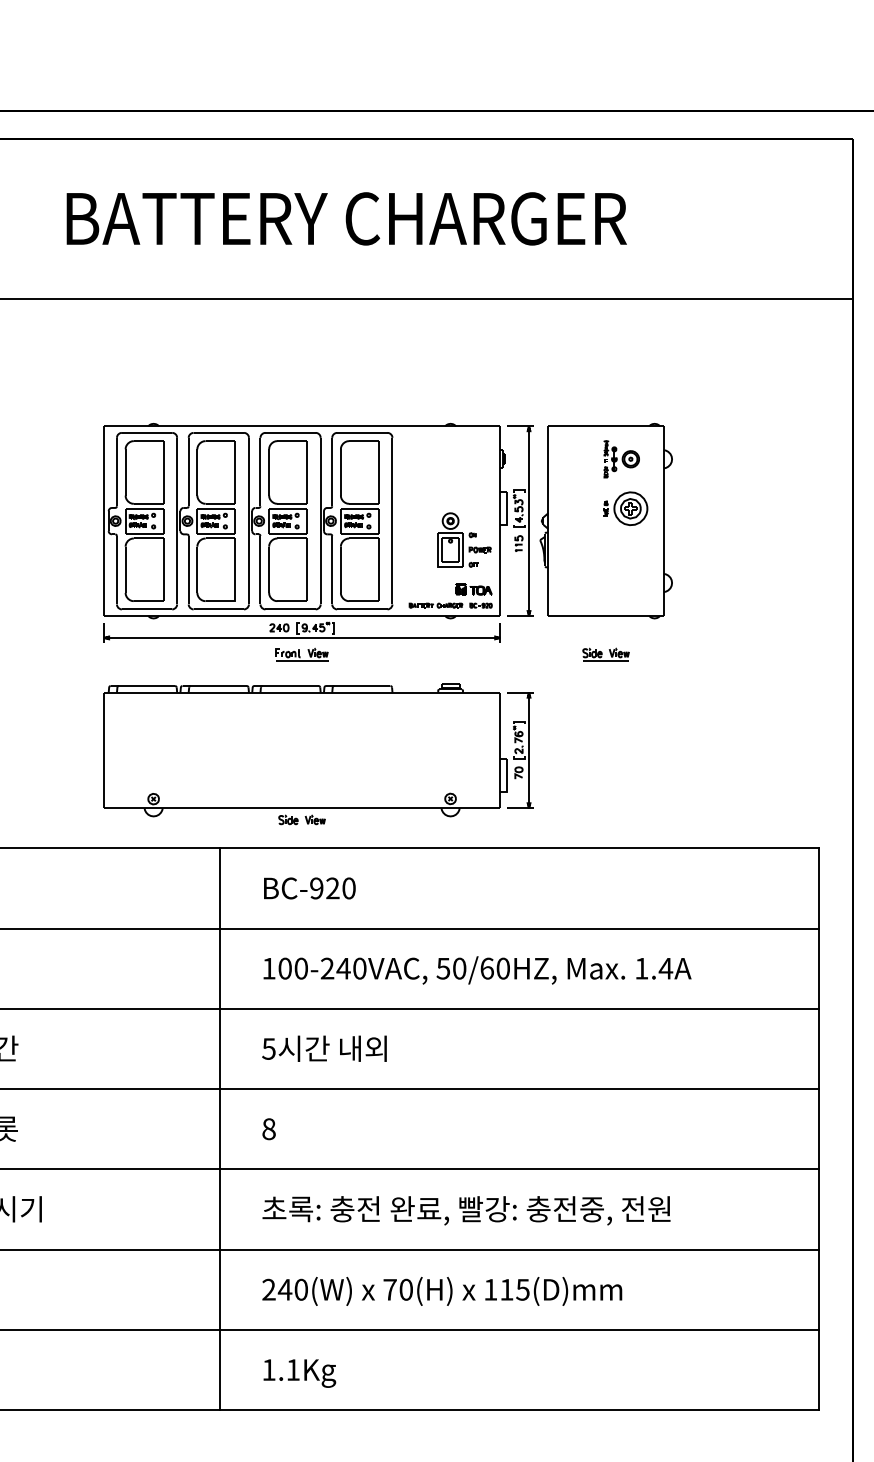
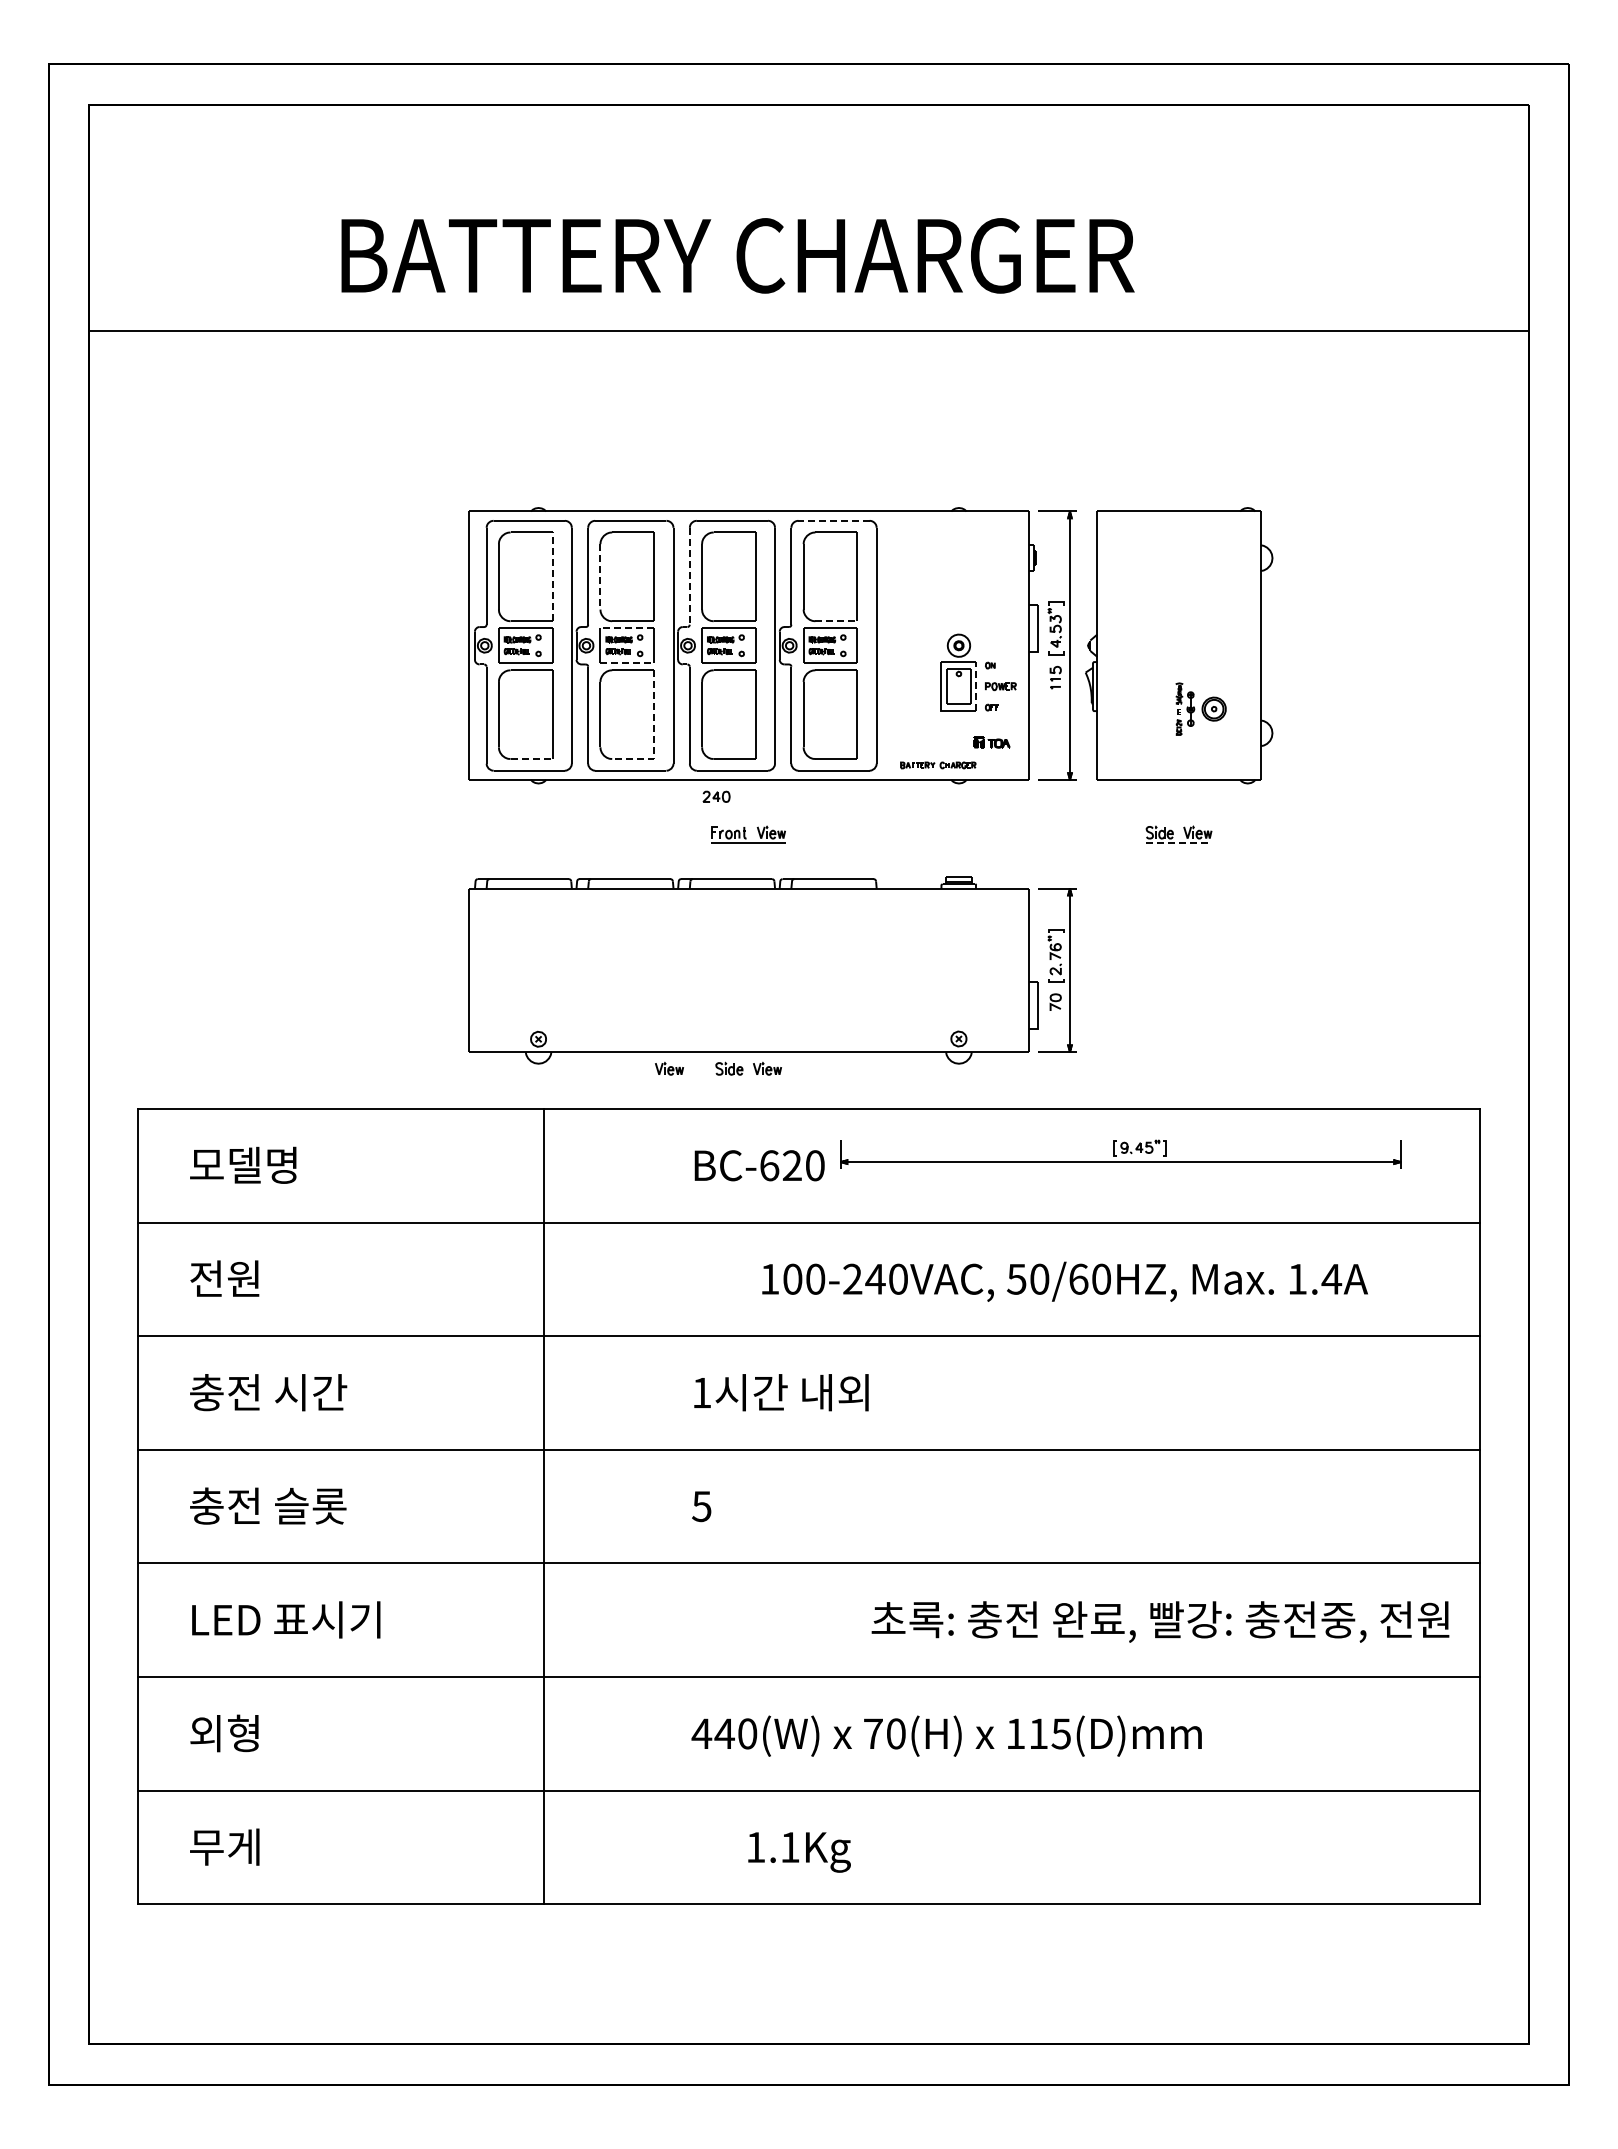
text: (346, 218) -> (737, 255), moved
line: (362, 432) -> (834, 520), solid -> dashed
part: (621, 458) -> (1200, 708), moved
line: (163, 472) -> (552, 576), solid -> dashed
line: (197, 472) -> (600, 576), solid -> dashed
line: (260, 472) -> (689, 576), solid -> dashed
line: (364, 504) -> (836, 621), solid -> dashed
line: (216, 508) -> (627, 628), solid -> dashed
part: (625, 508) -> (1206, 628), removed
line: (216, 533) -> (627, 663), solid -> dashed
line: (463, 549) -> (976, 686), solid -> dashed
line: (235, 585) -> (654, 737), solid -> dashed
part: (473, 589) -> (991, 742), size x0.7
line: (149, 600) -> (532, 758), solid -> dashed
part: (481, 605) -> (1002, 765), removed
part: (301, 631) -> (1120, 1153), moved
line: (606, 660) -> (1179, 843), solid -> dashed
part: (246, 819) -> (669, 1068), added
text: (316, 888) -> (769, 1165), BC-920 -> BC-620
text: (477, 970) -> (1064, 1281), moved
text: (268, 1049) -> (701, 1393), 5 -> 1
line: (220, 1129) -> (544, 1506), moved
text: (268, 1129) -> (701, 1506), 8 -> 5
text: (466, 1210) -> (1160, 1621), moved
text: (268, 1289) -> (701, 1733), 240(W) -> 440(W)
text: (299, 1373) -> (799, 1852), moved

